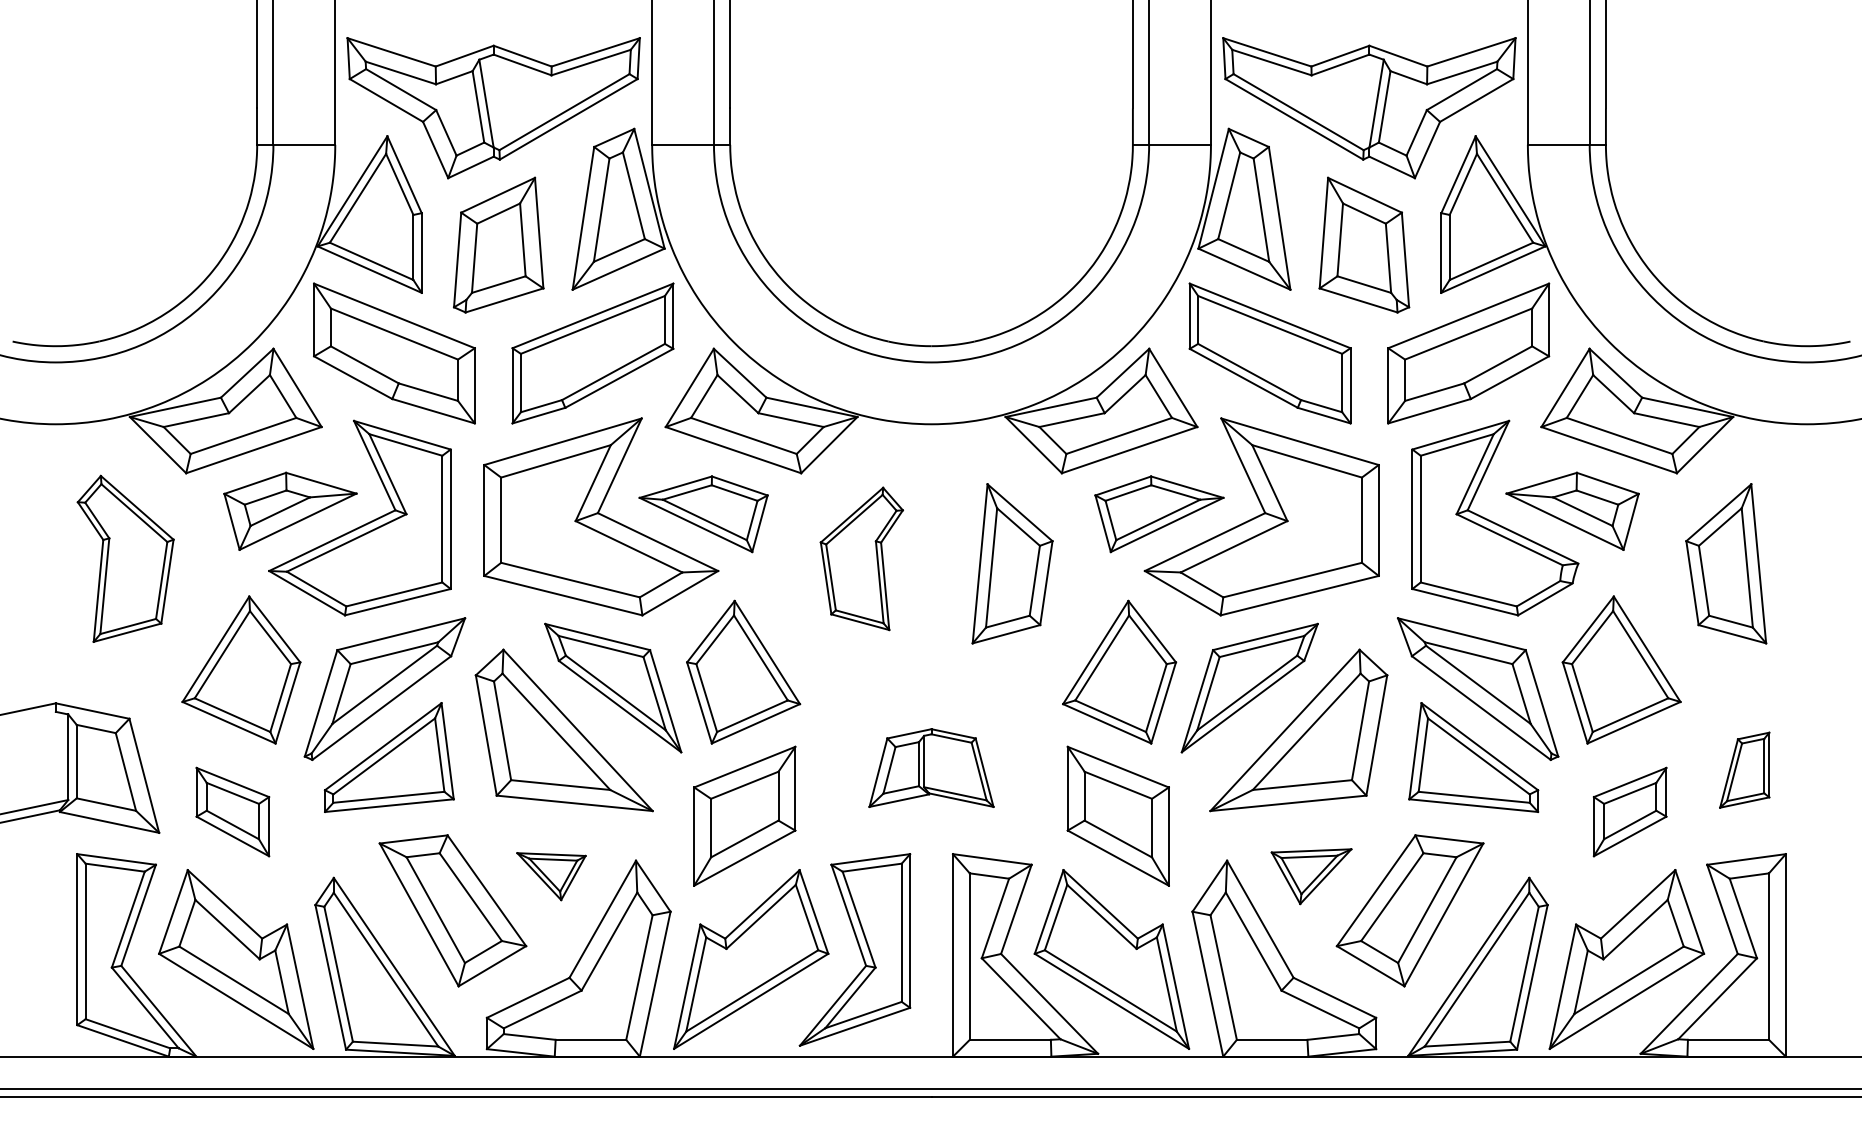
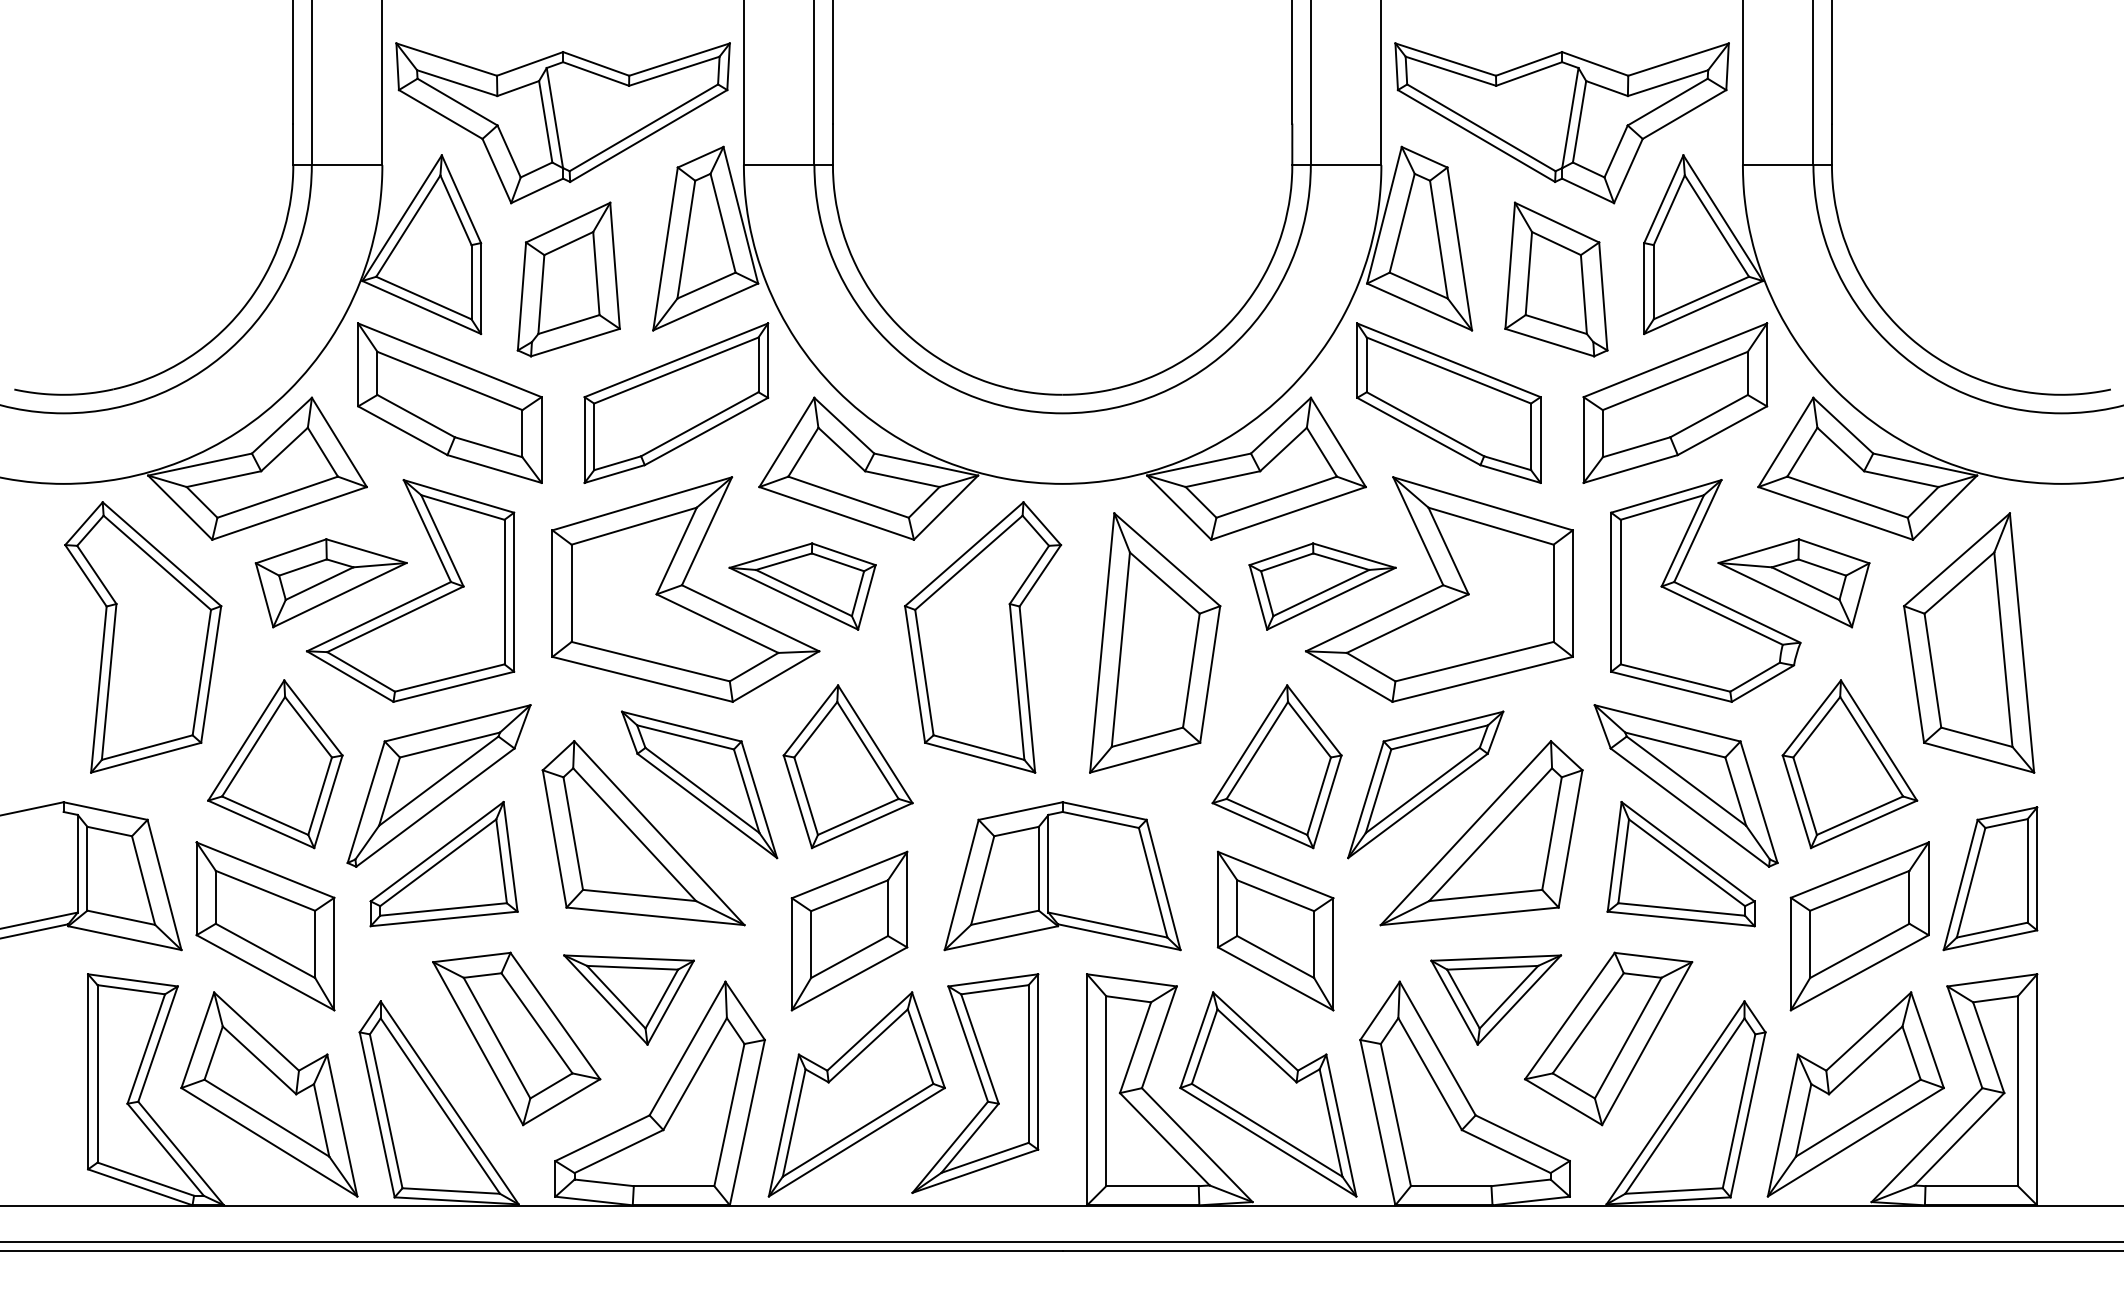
part: (125, 558) -> (143, 637), size x1.43
part: (861, 558) -> (982, 637), size x1.67
part: (1012, 563) -> (1154, 642), size x1.43
part: (1726, 563) -> (1969, 642), size x1.43
part: (931, 767) -> (1062, 875), size x1.67
part: (1744, 769) -> (1990, 877), size x1.67
part: (232, 811) -> (265, 925), size x1.67
part: (1629, 811) -> (1858, 925), size x1.67
part: (551, 876) -> (629, 999), size x1.67
part: (1311, 876) -> (1496, 999), size x1.43

